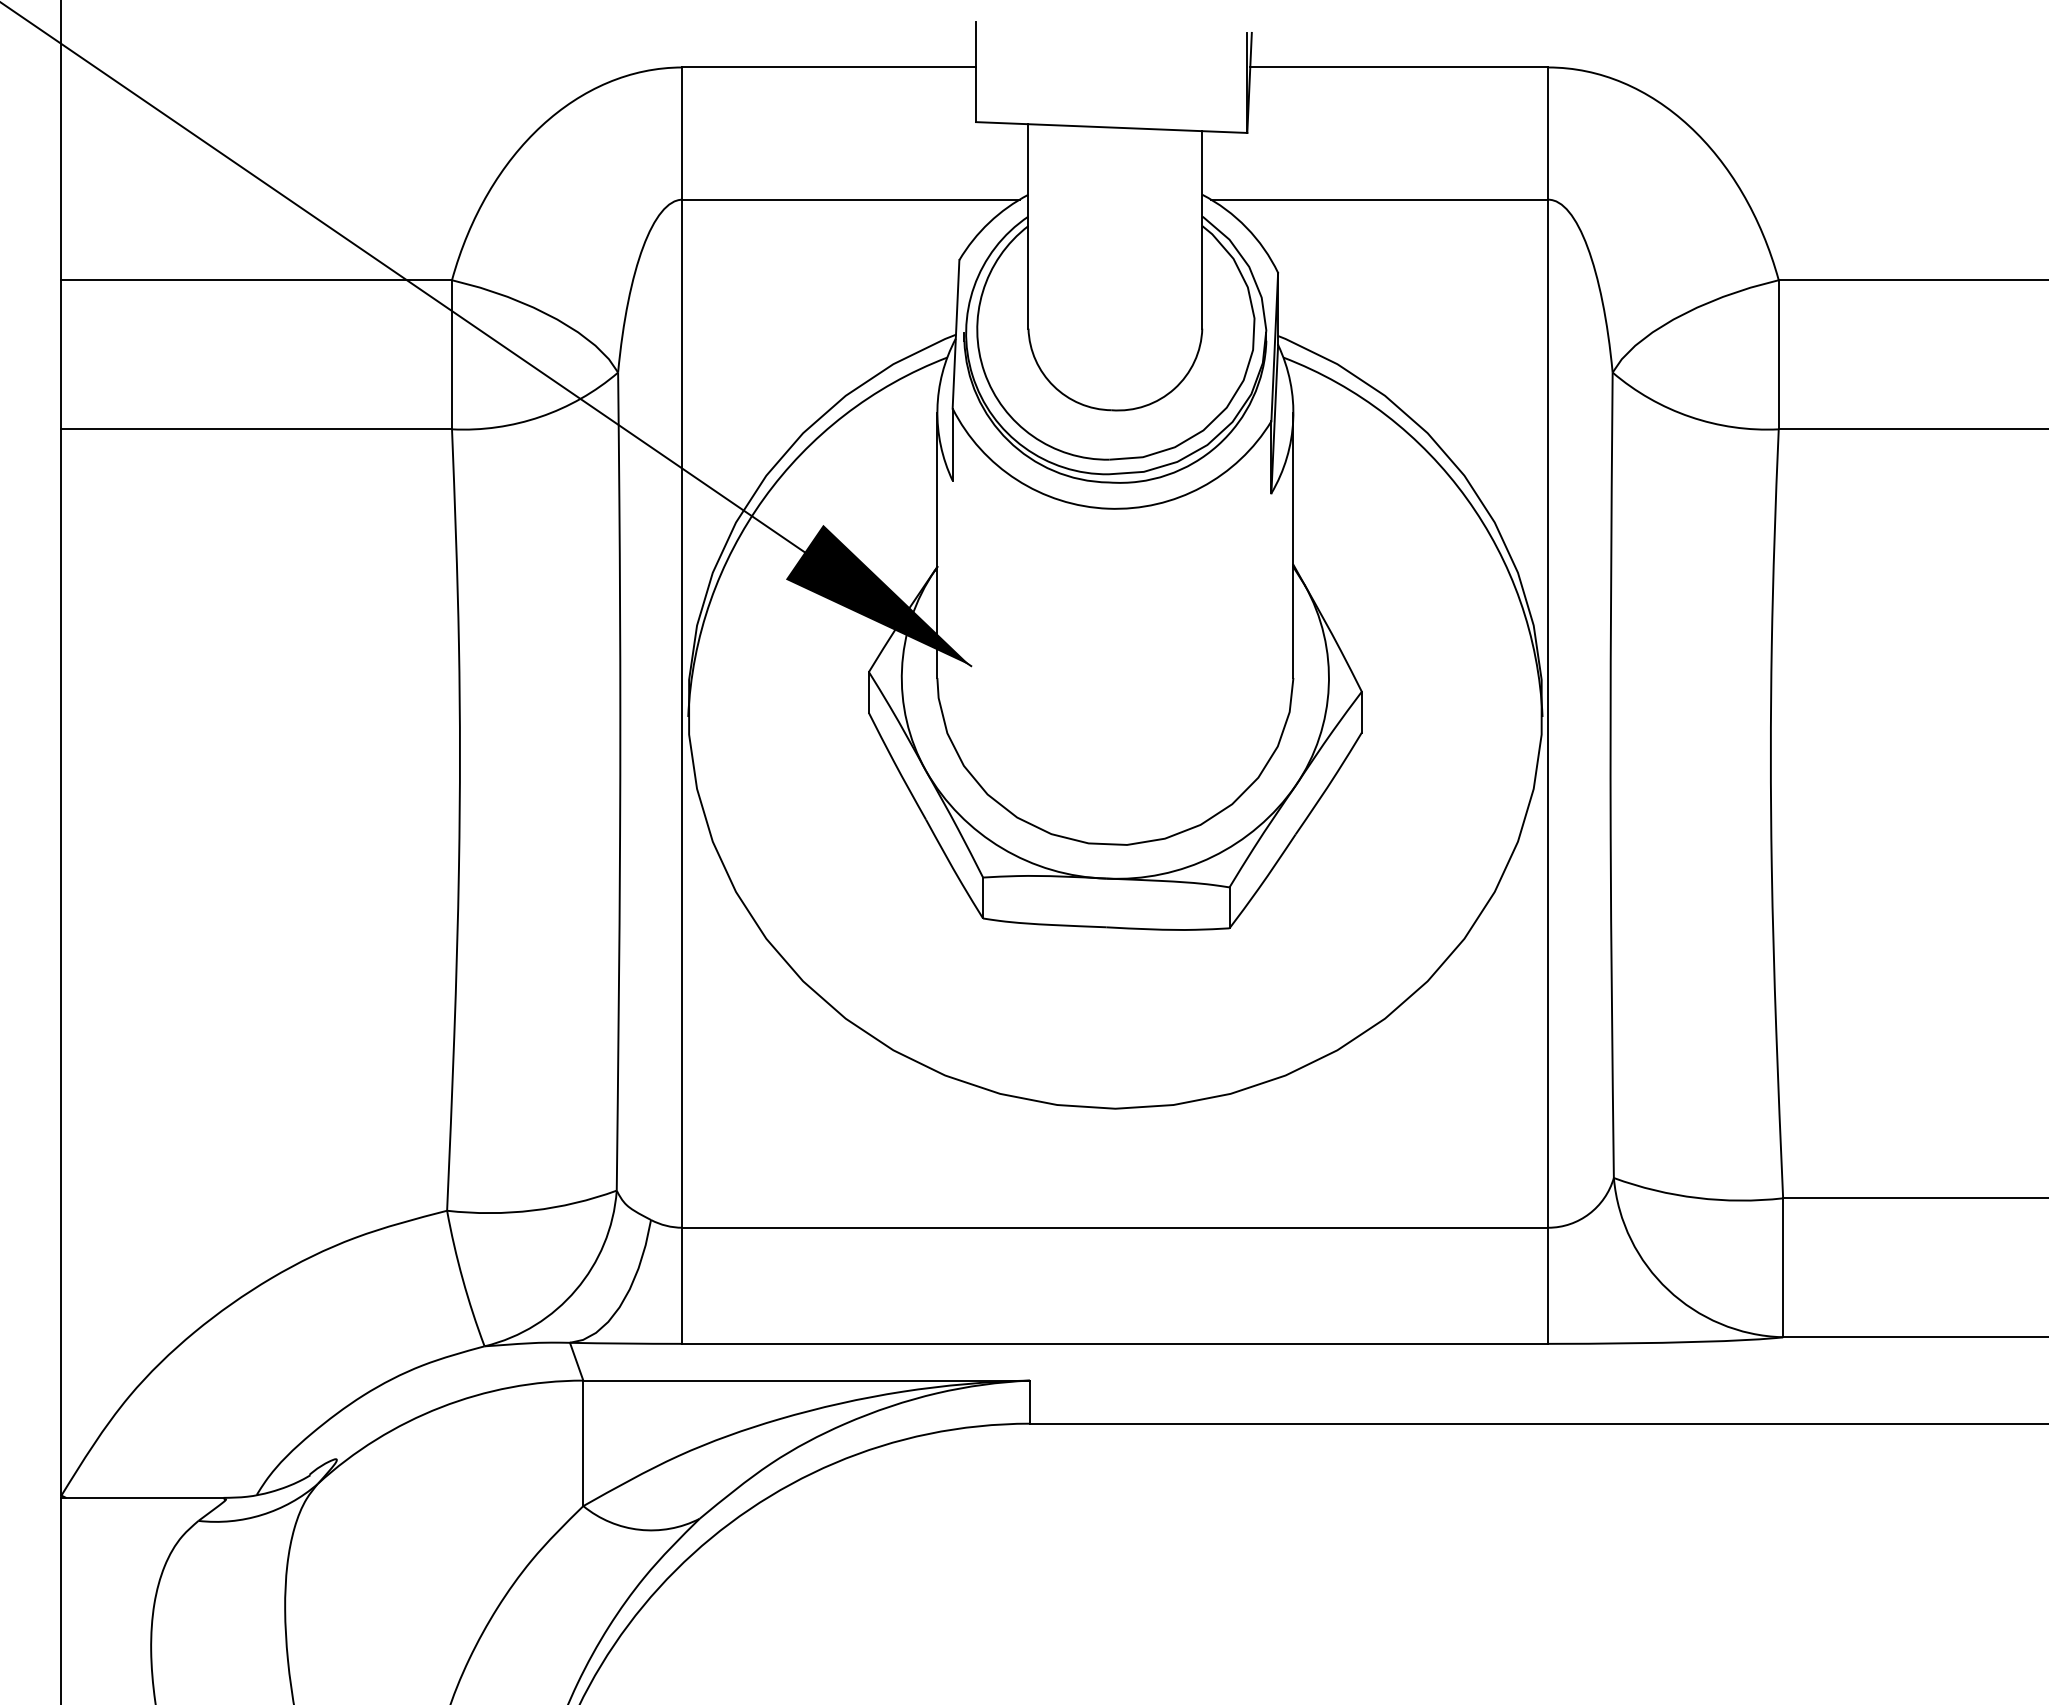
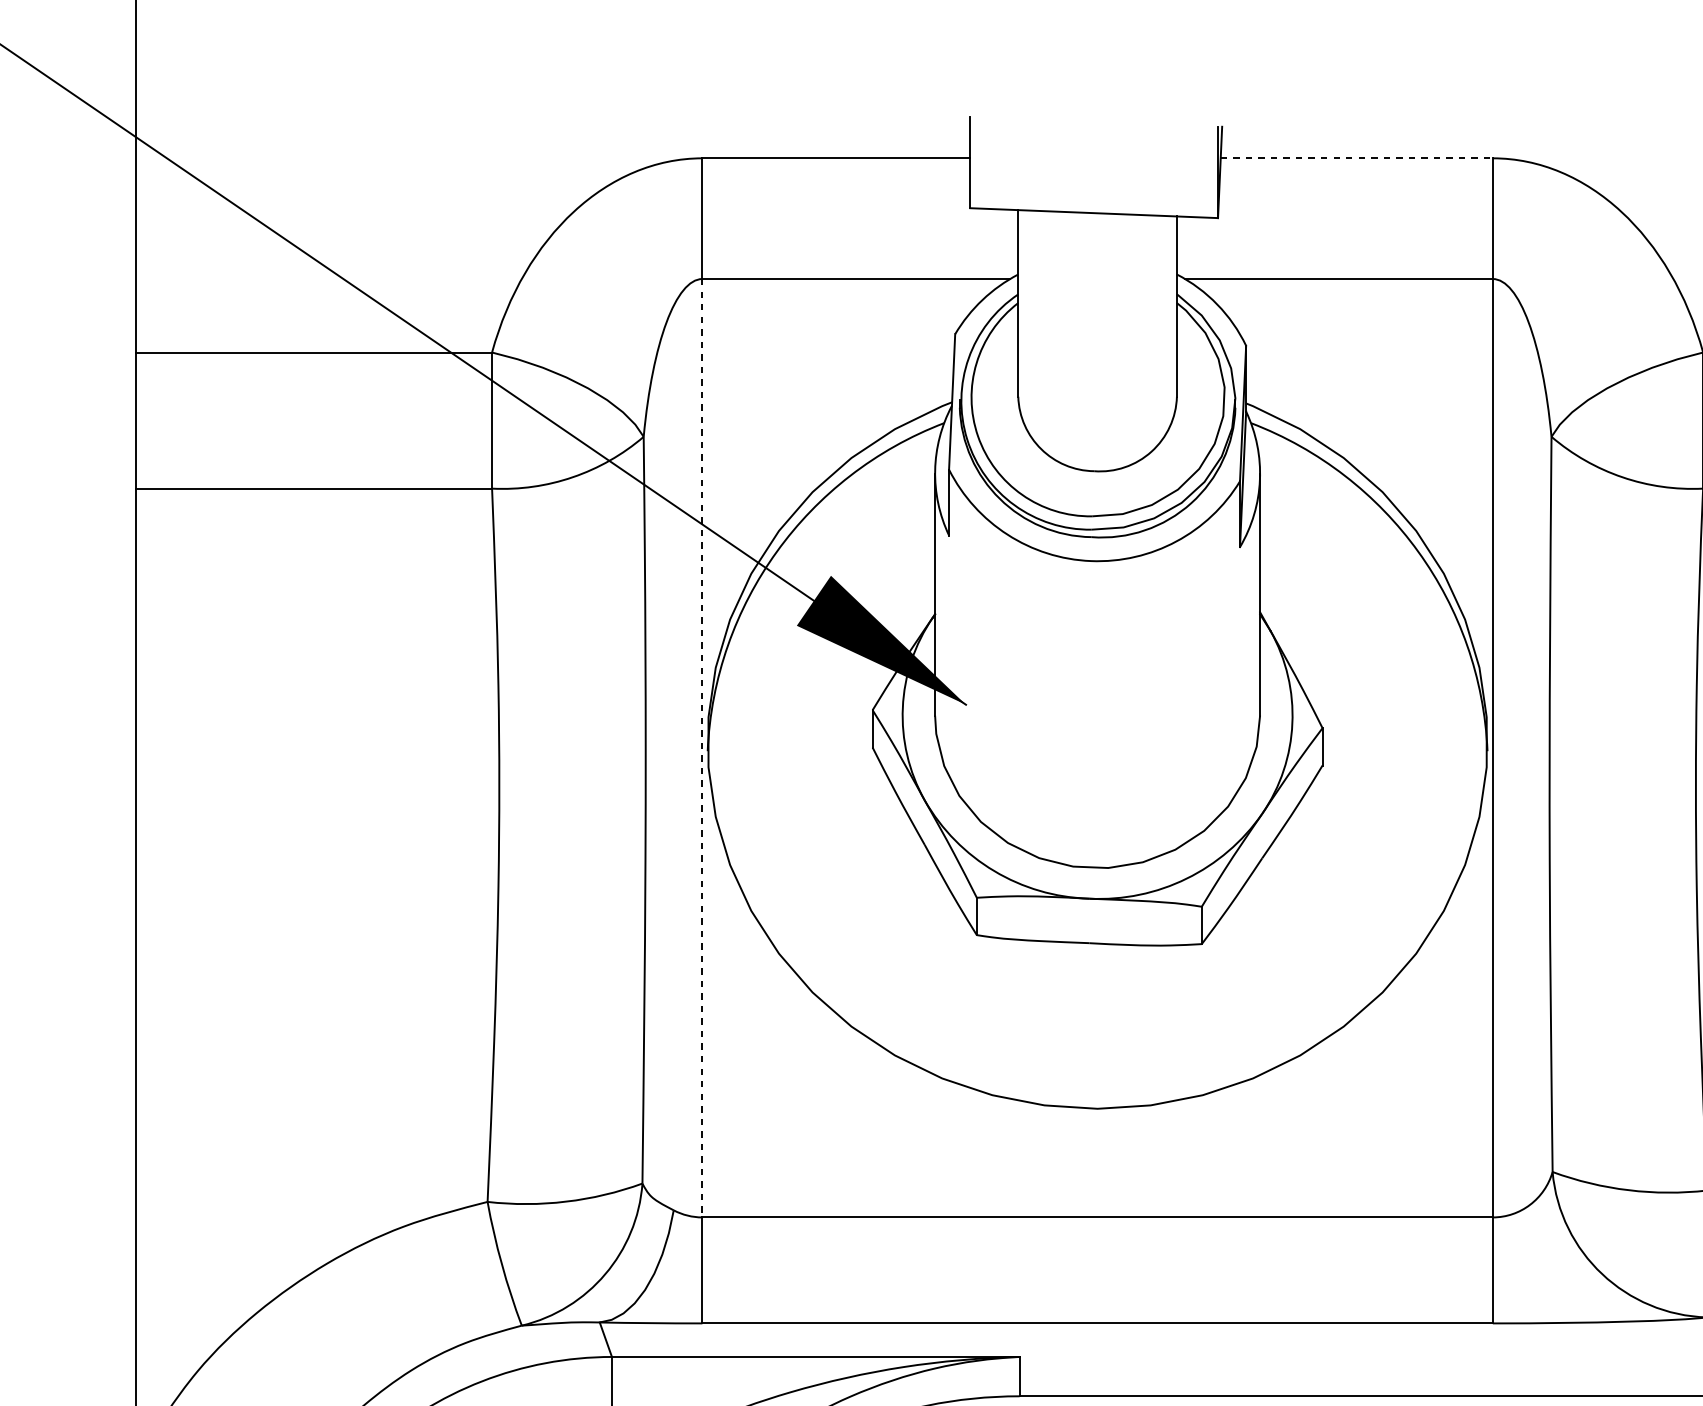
line: (1399, 67) -> (1356, 158), solid -> dashed
line: (682, 714) -> (702, 748), solid -> dashed

